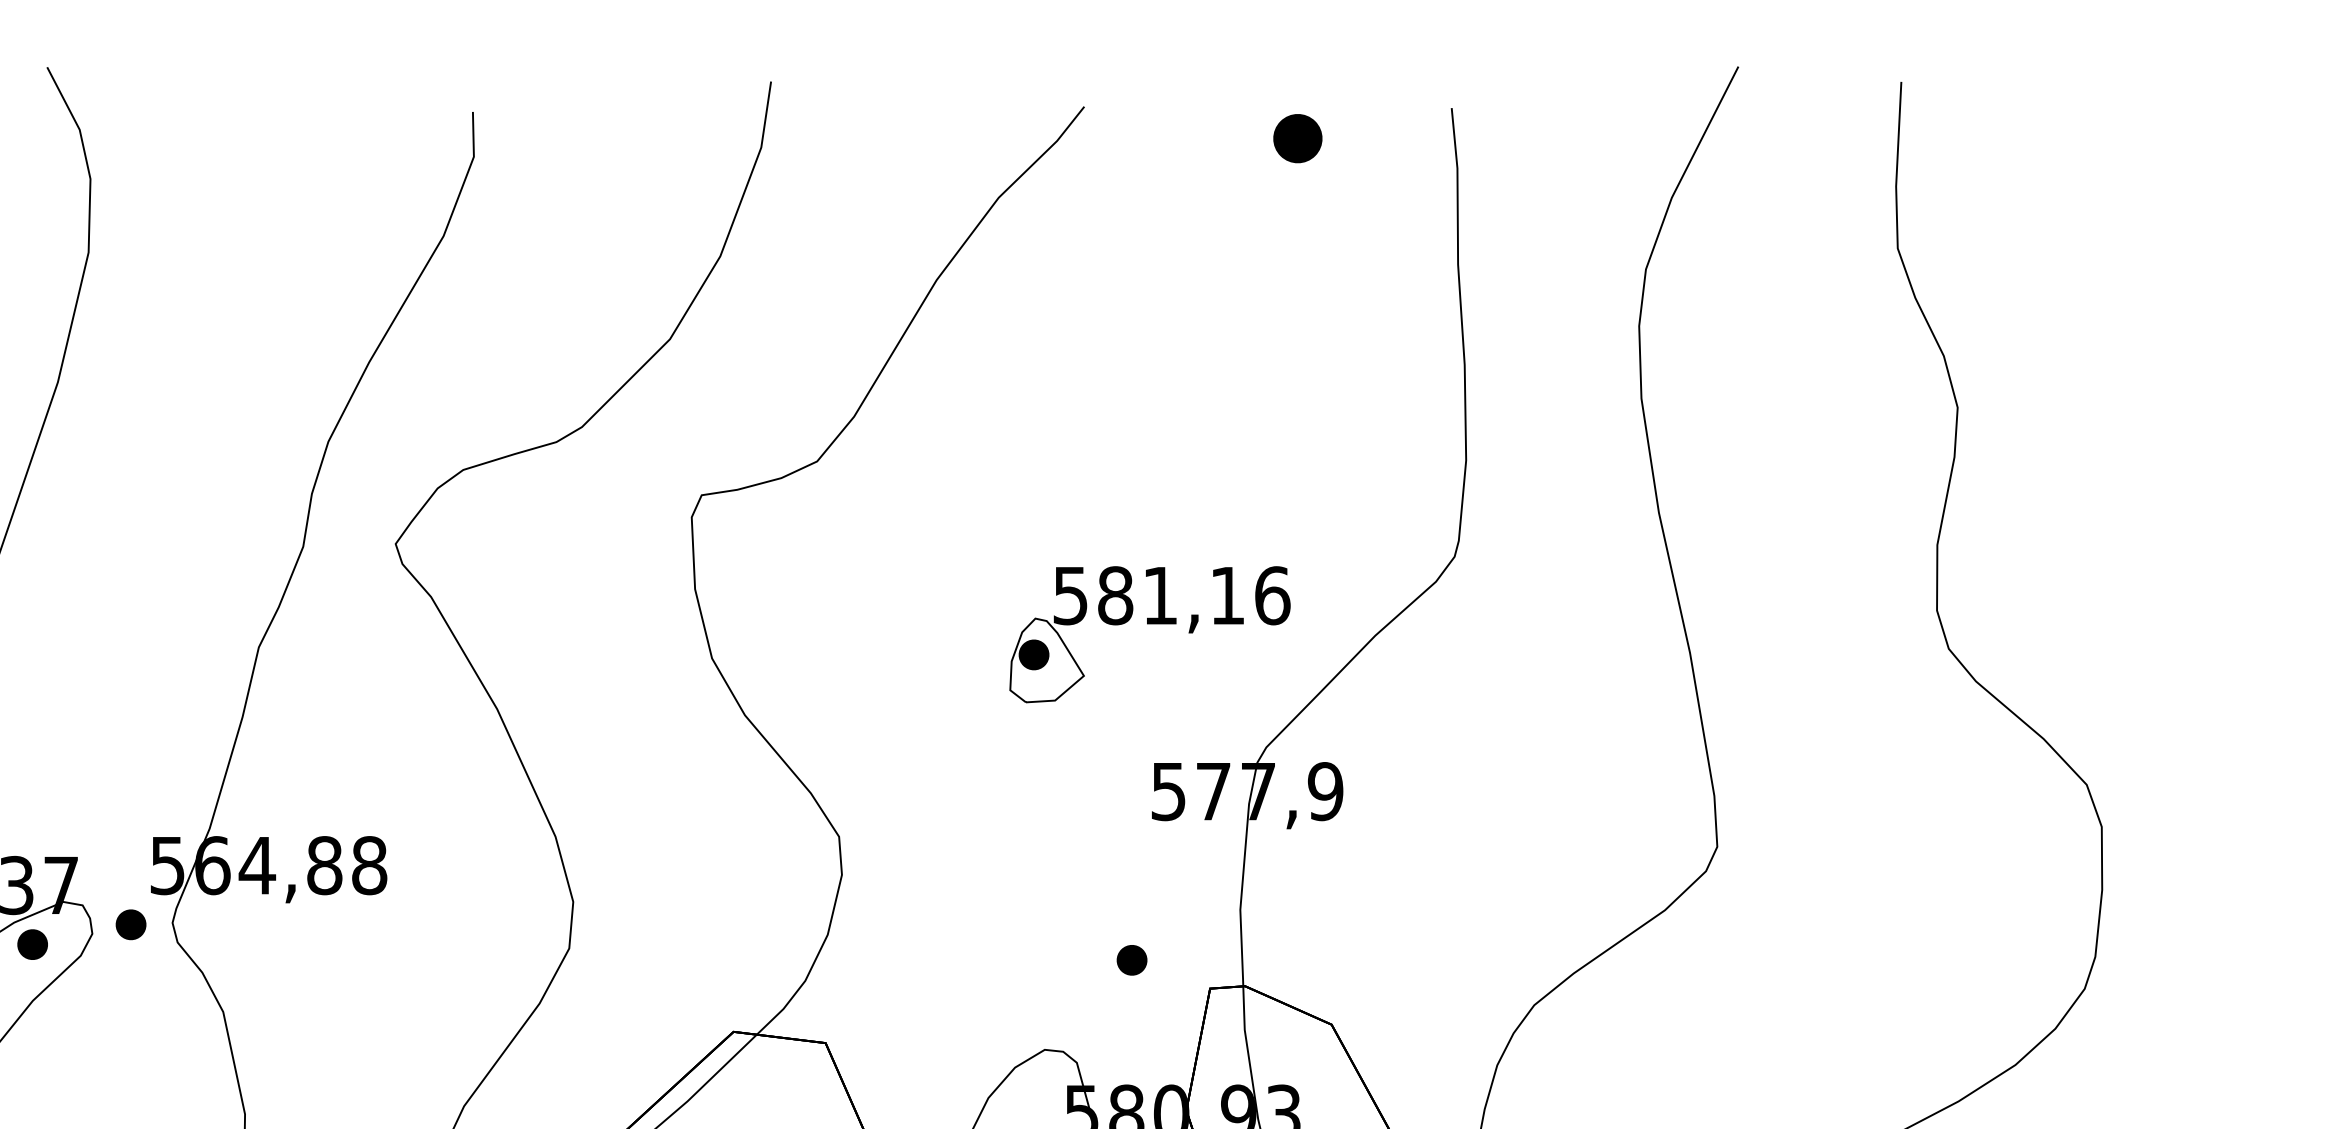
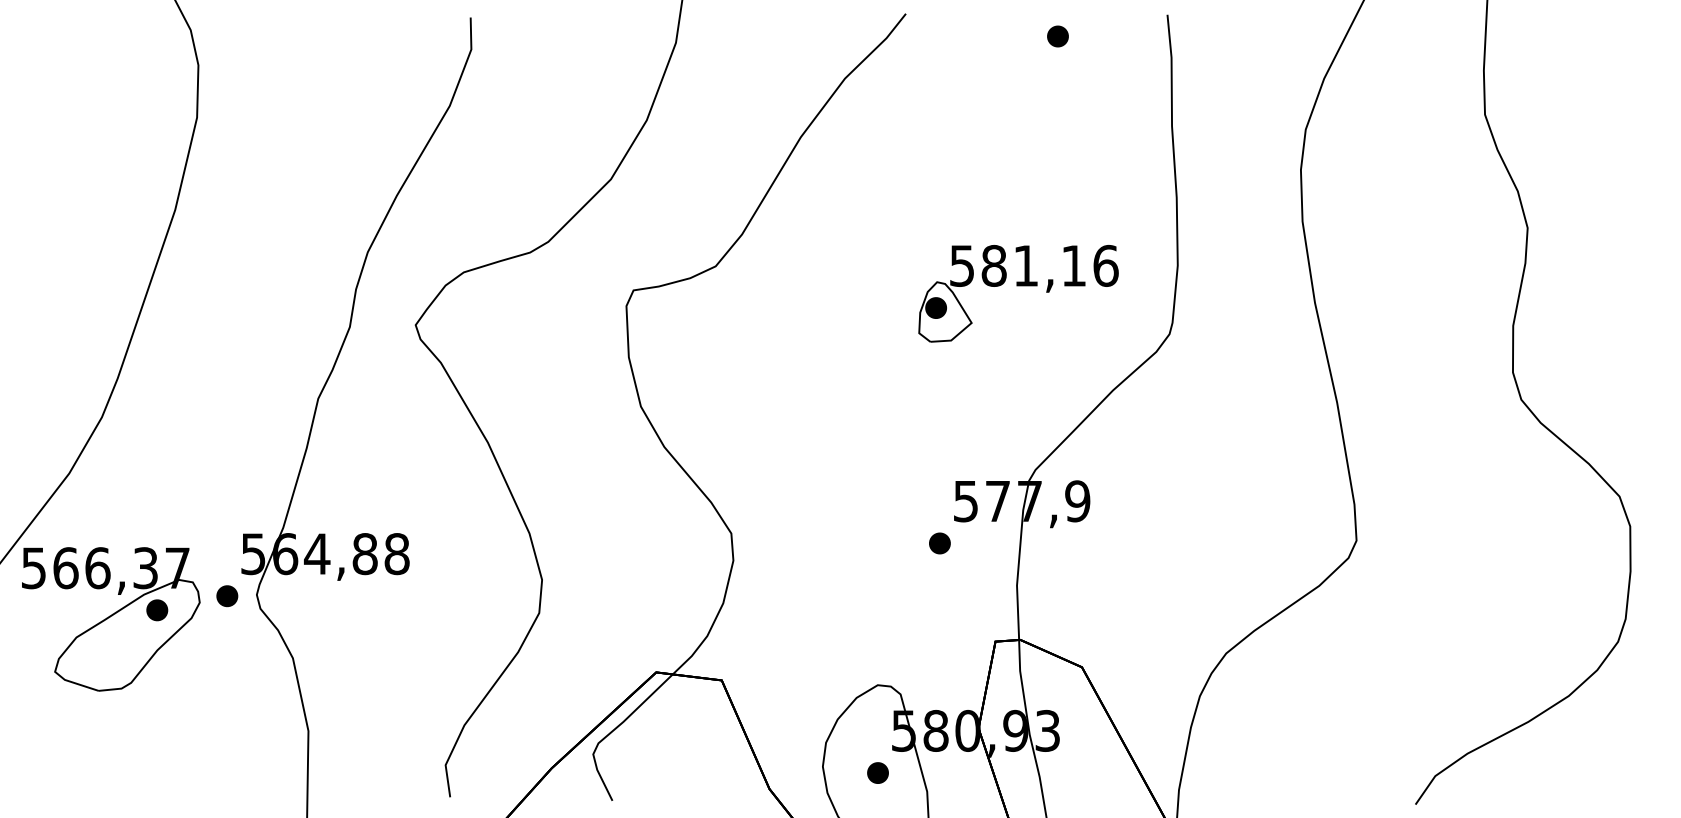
part: (1297, 138) -> (1057, 36), size x0.62
part: (1149, 624) -> (1018, 286), moved
part: (1131, 960) -> (939, 543), moved

